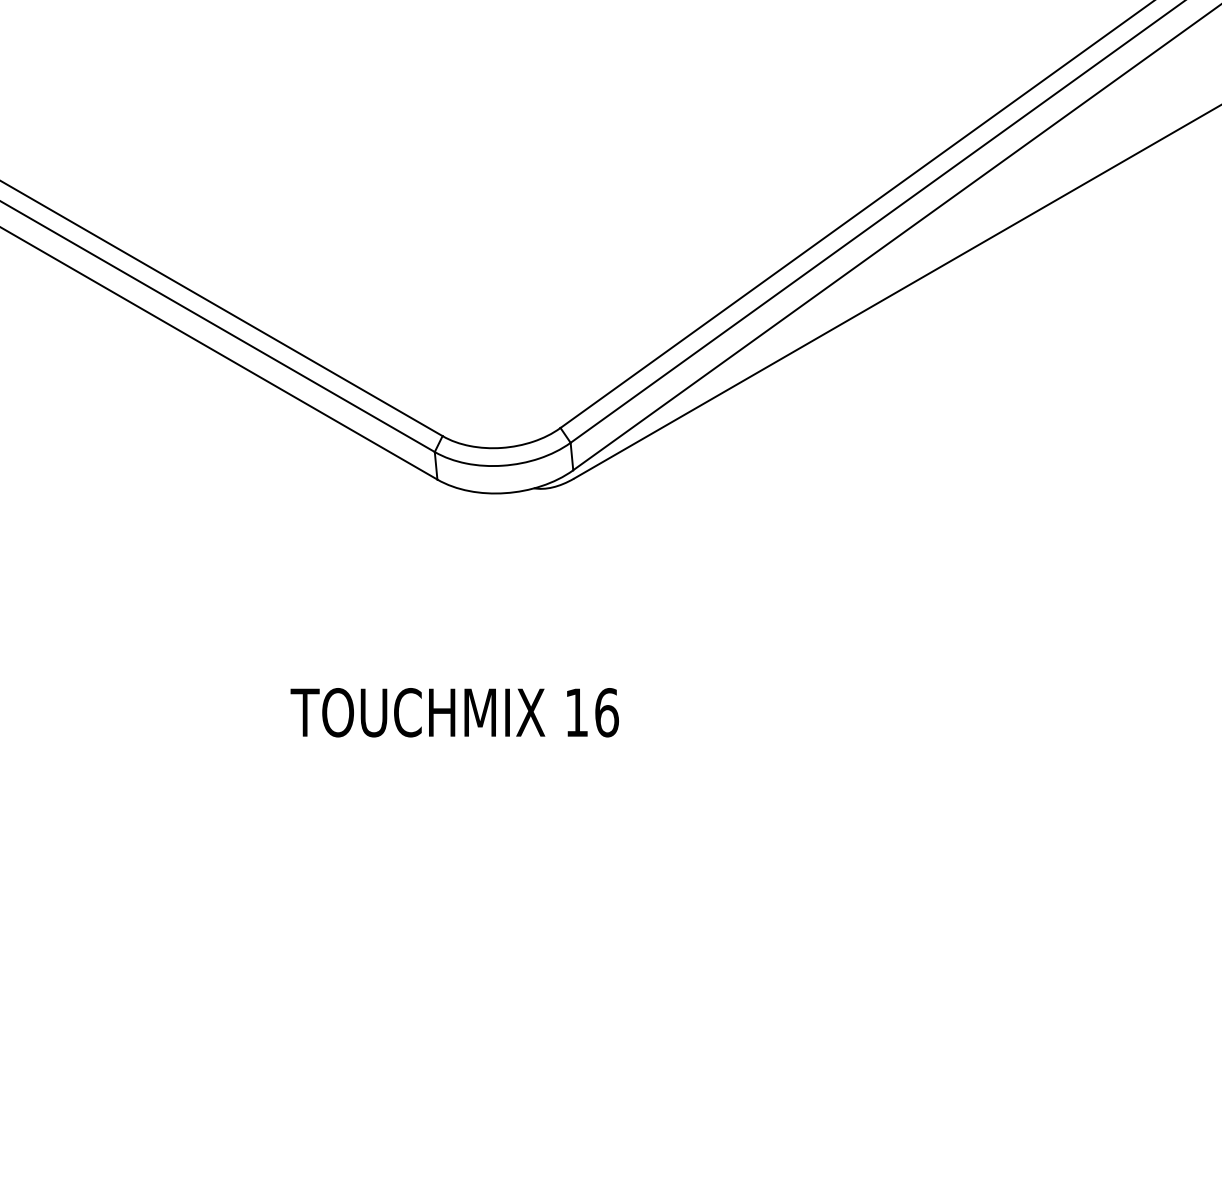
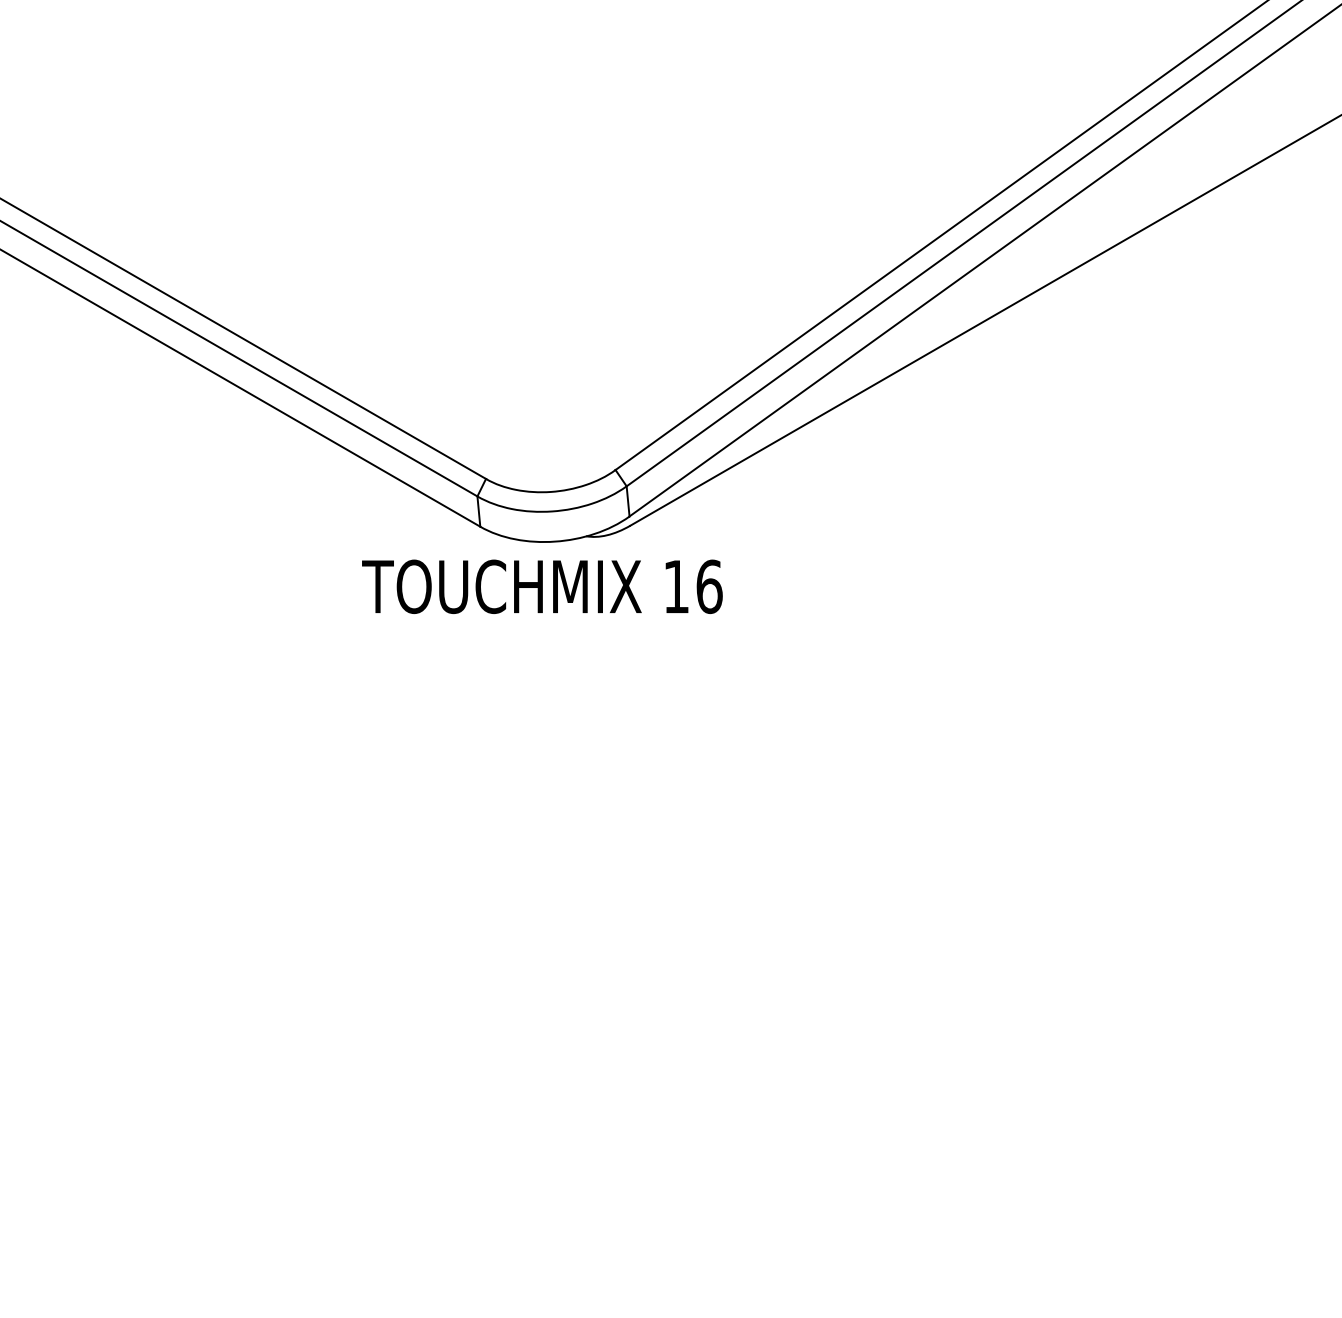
text: (454, 712) -> (542, 586), moved

